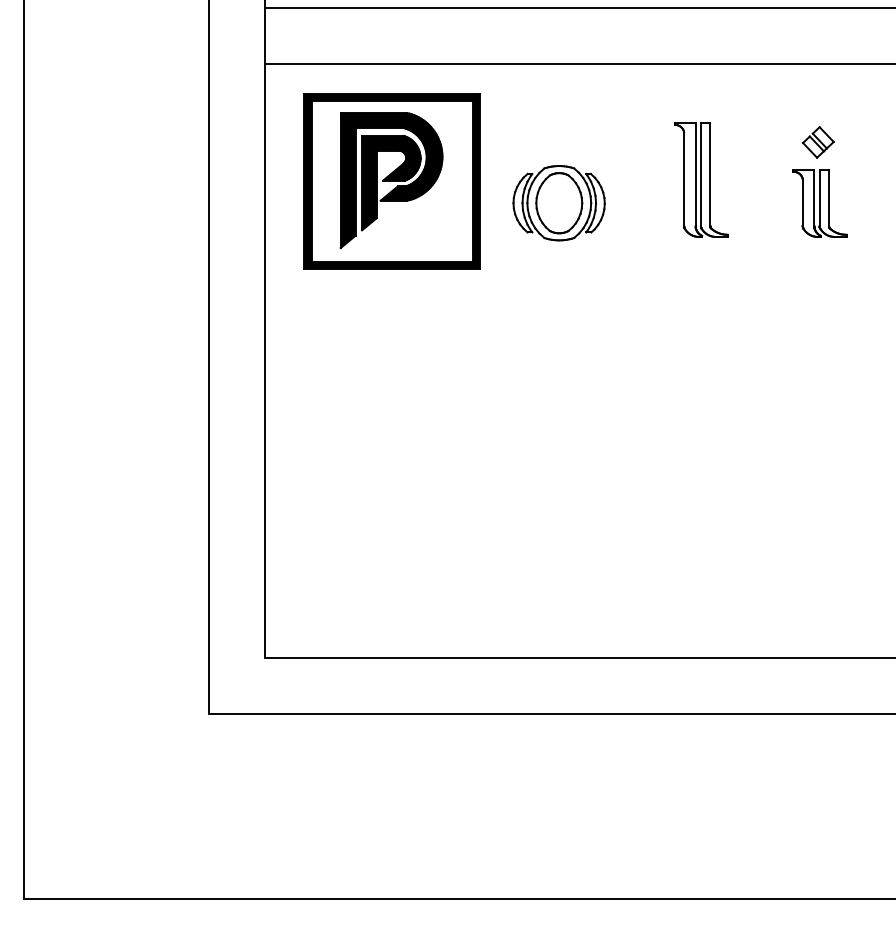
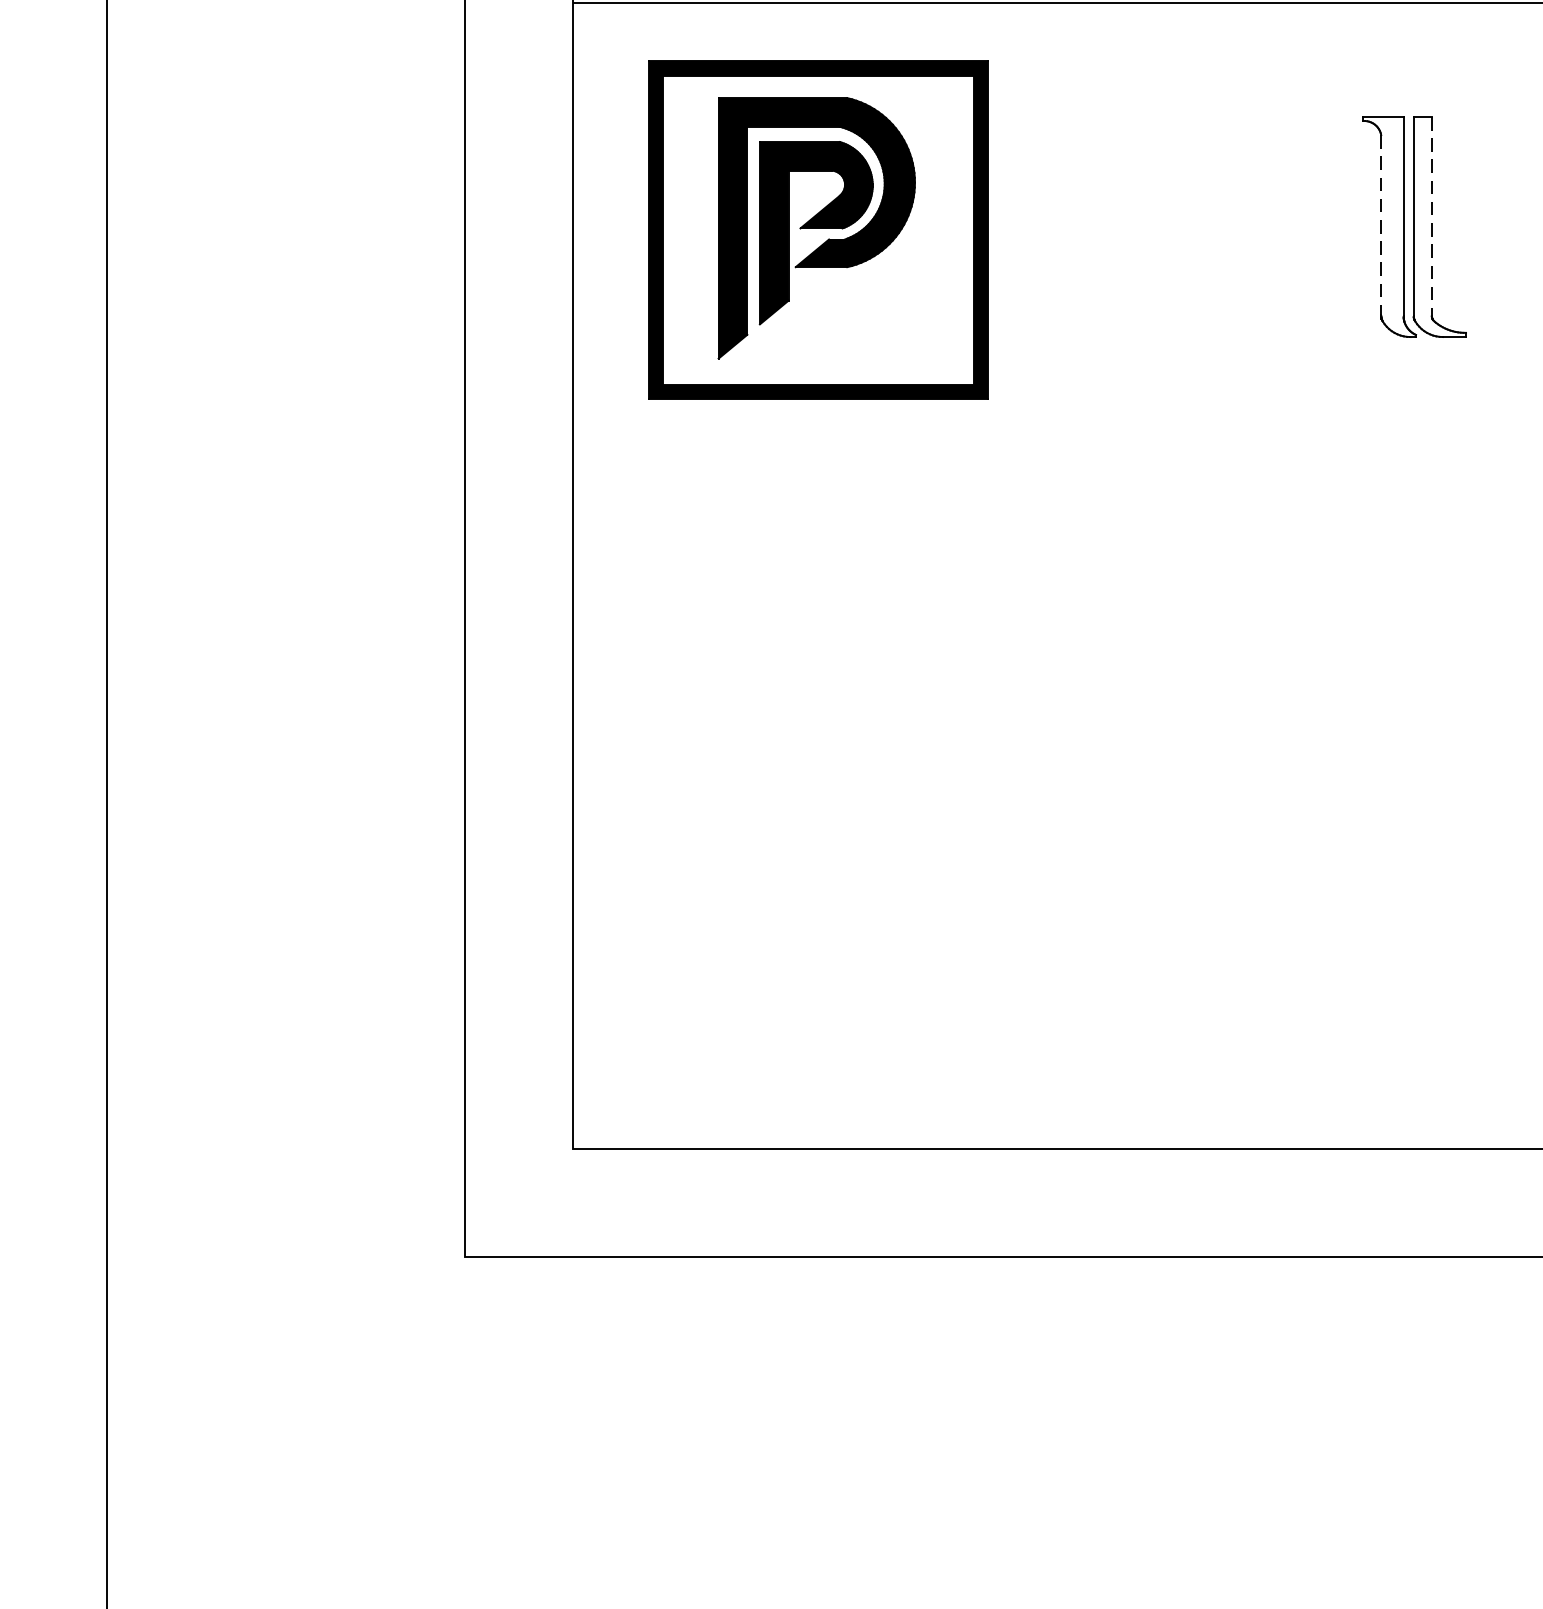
line: (710, 174) -> (1432, 216), solid -> dashed
line: (684, 179) -> (1381, 226), solid -> dashed
part: (558, 203) -> (1138, 272), removed

